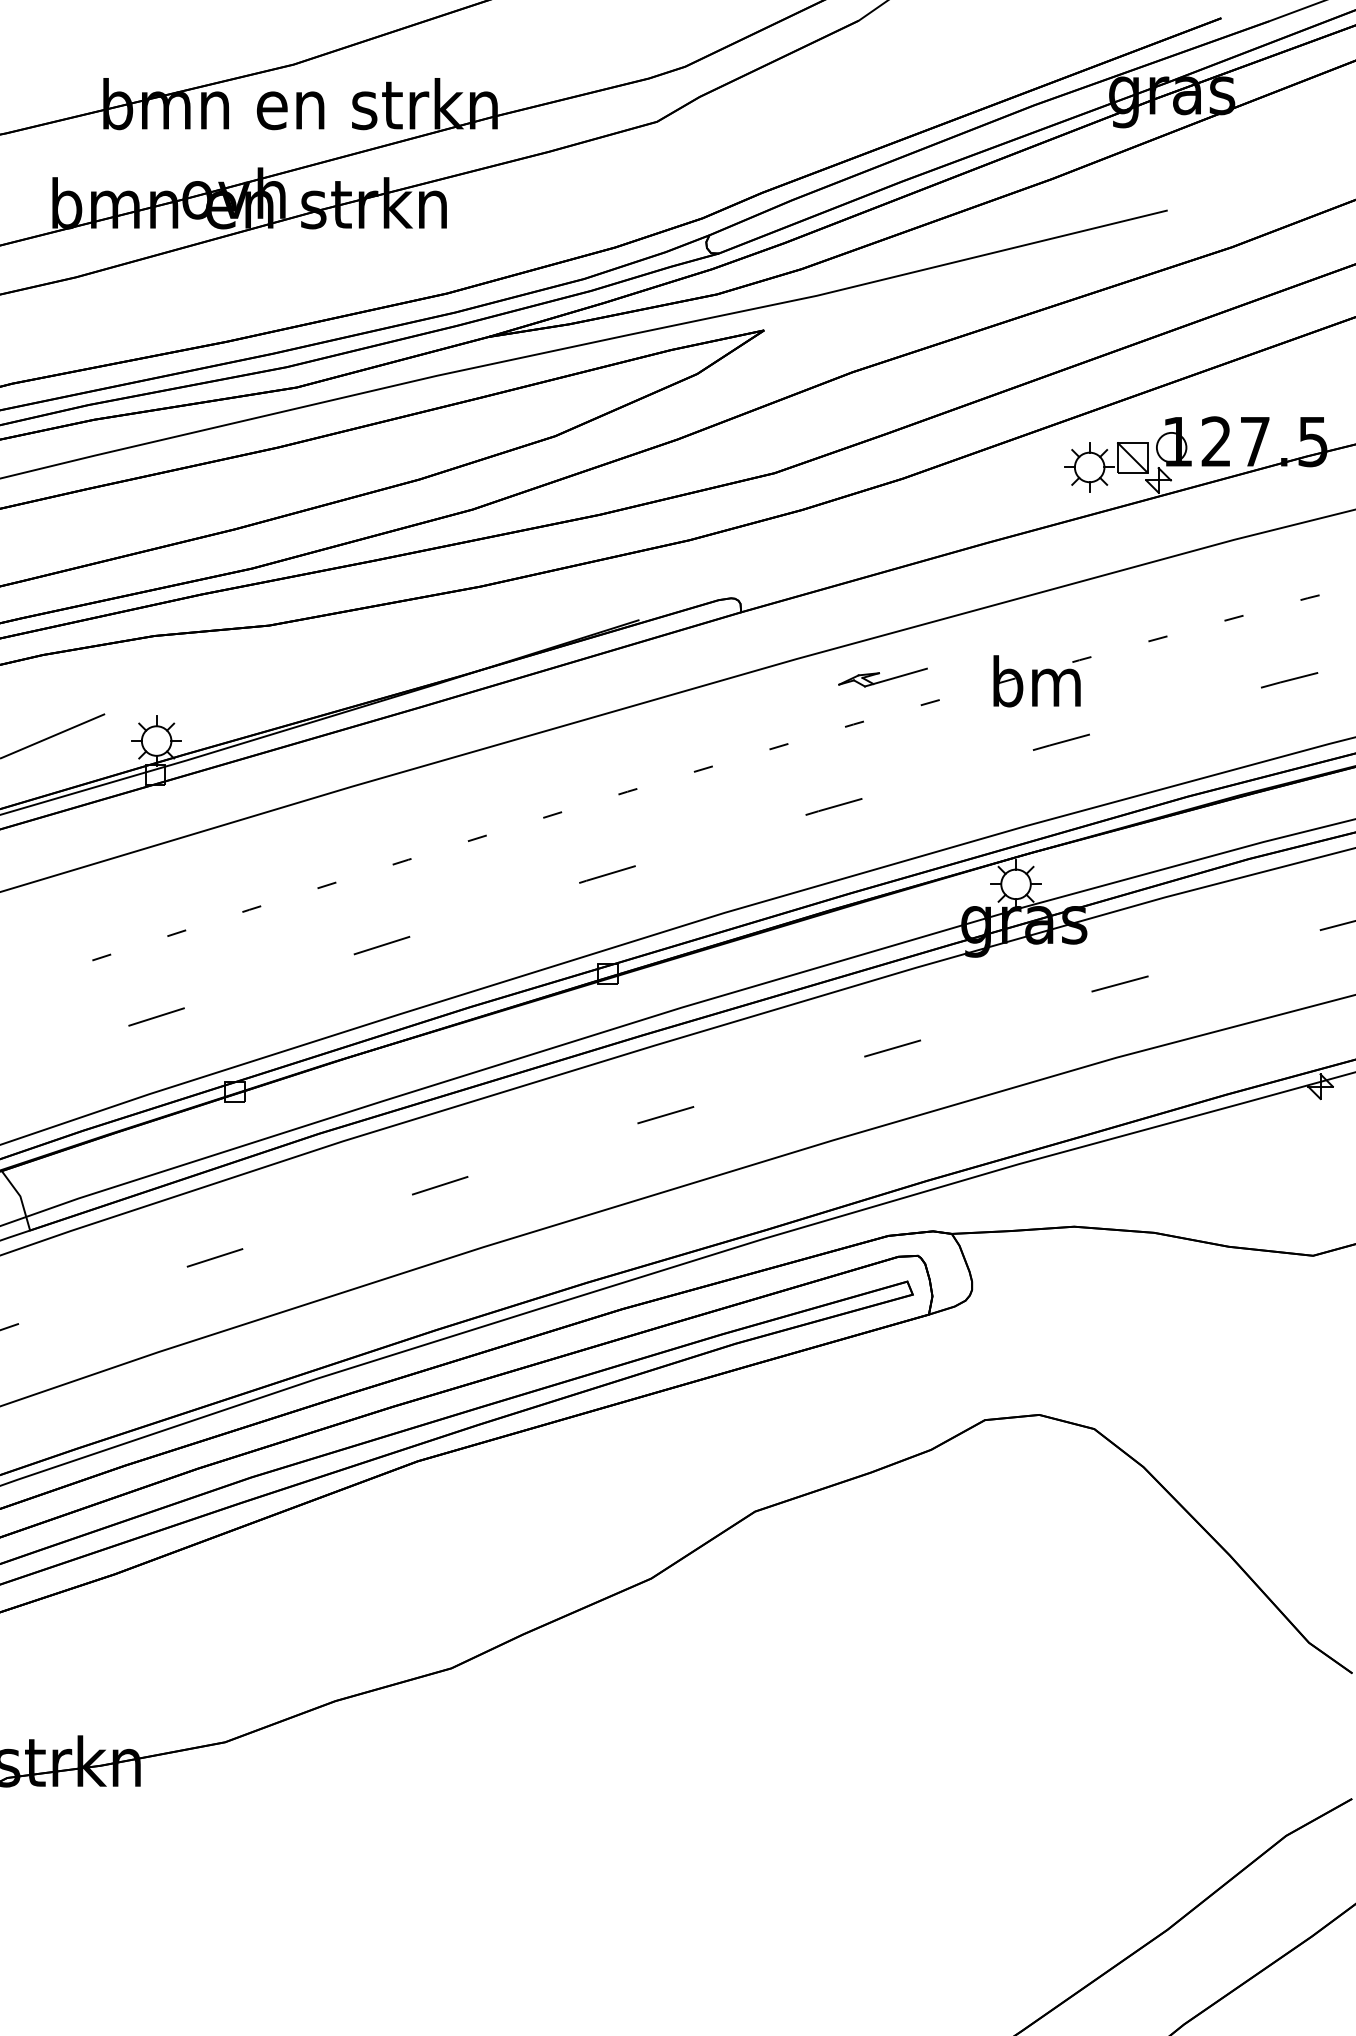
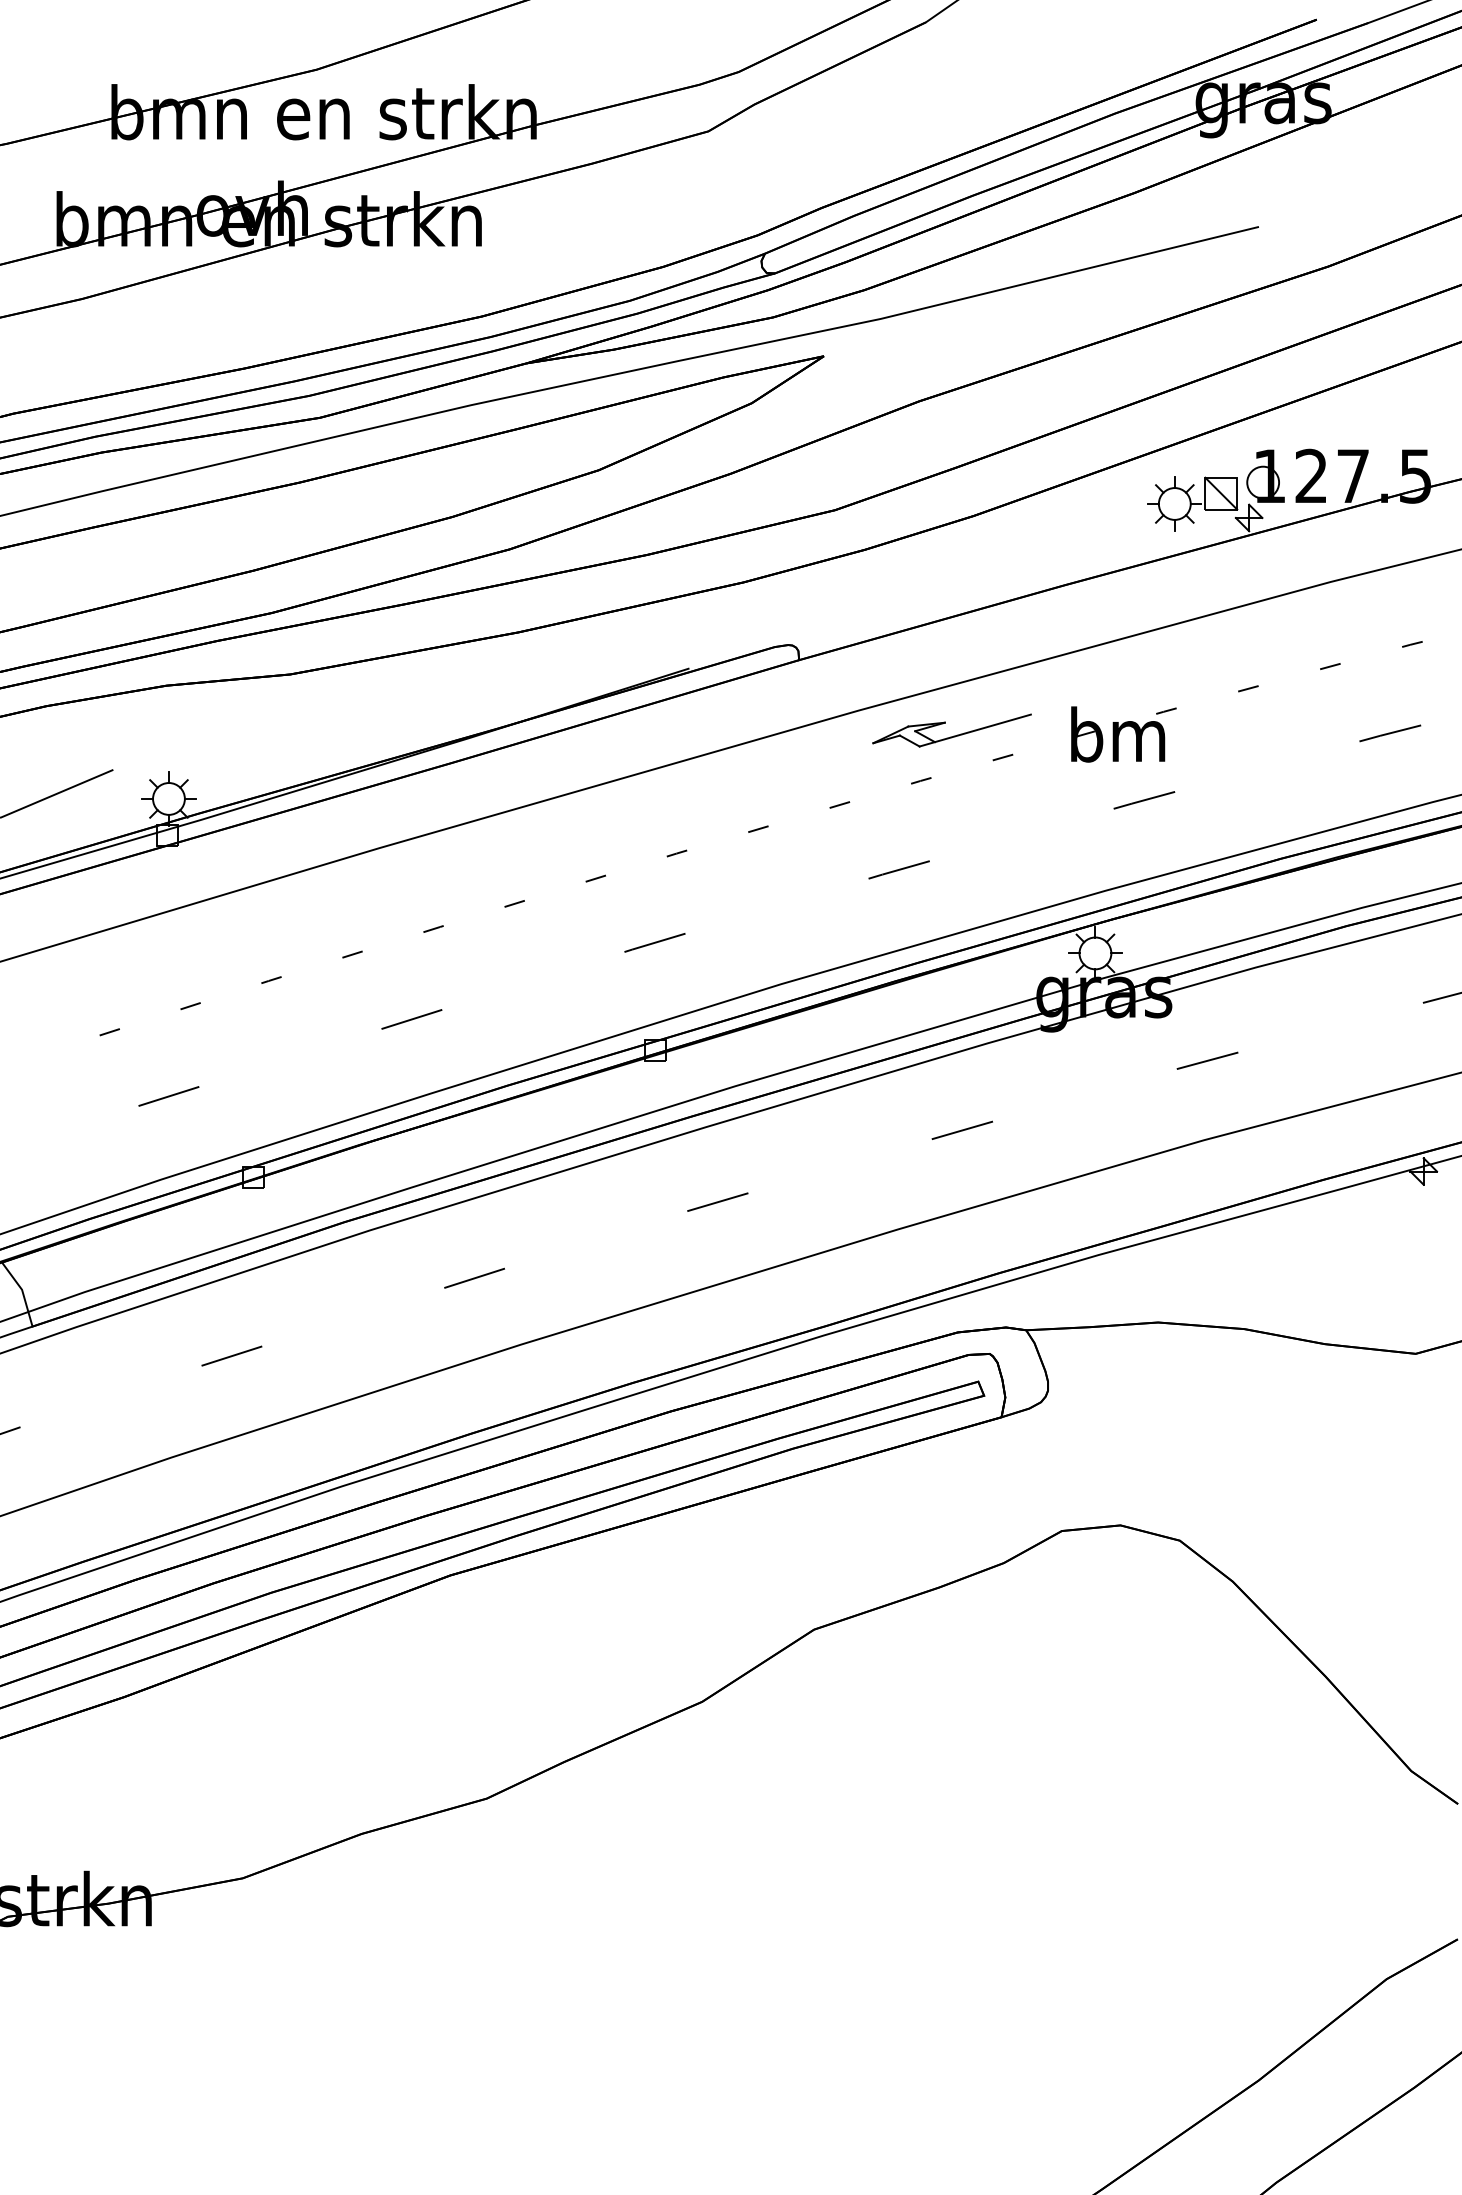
part: (882, 677) -> (951, 730), size x1.67

